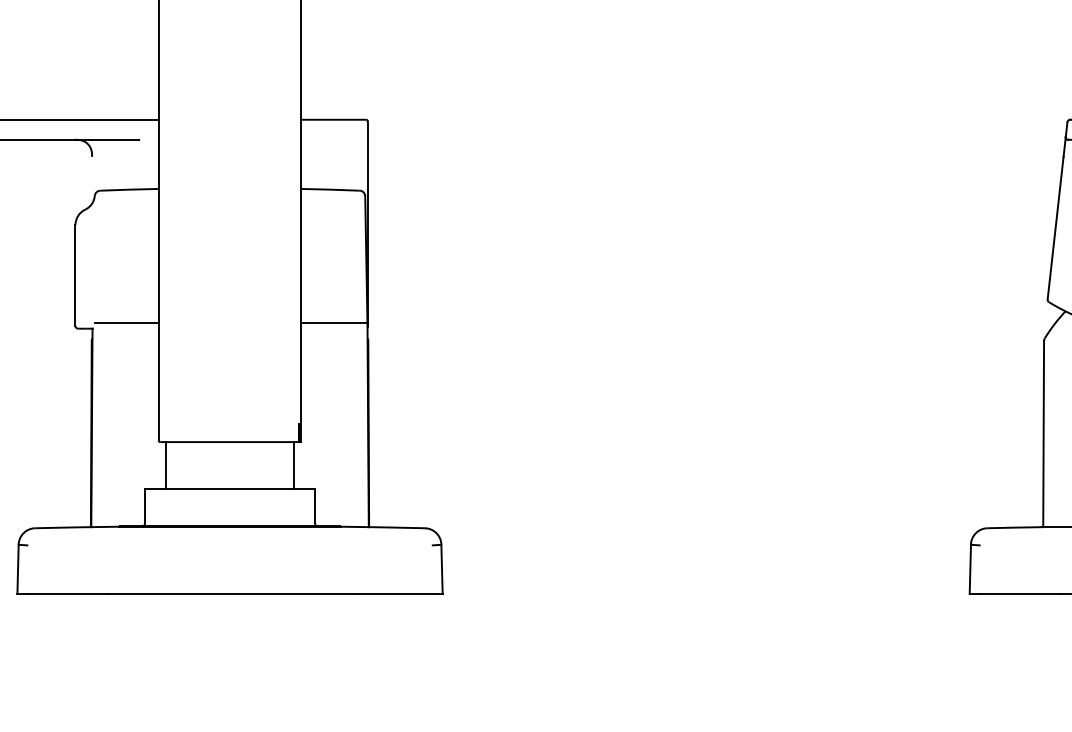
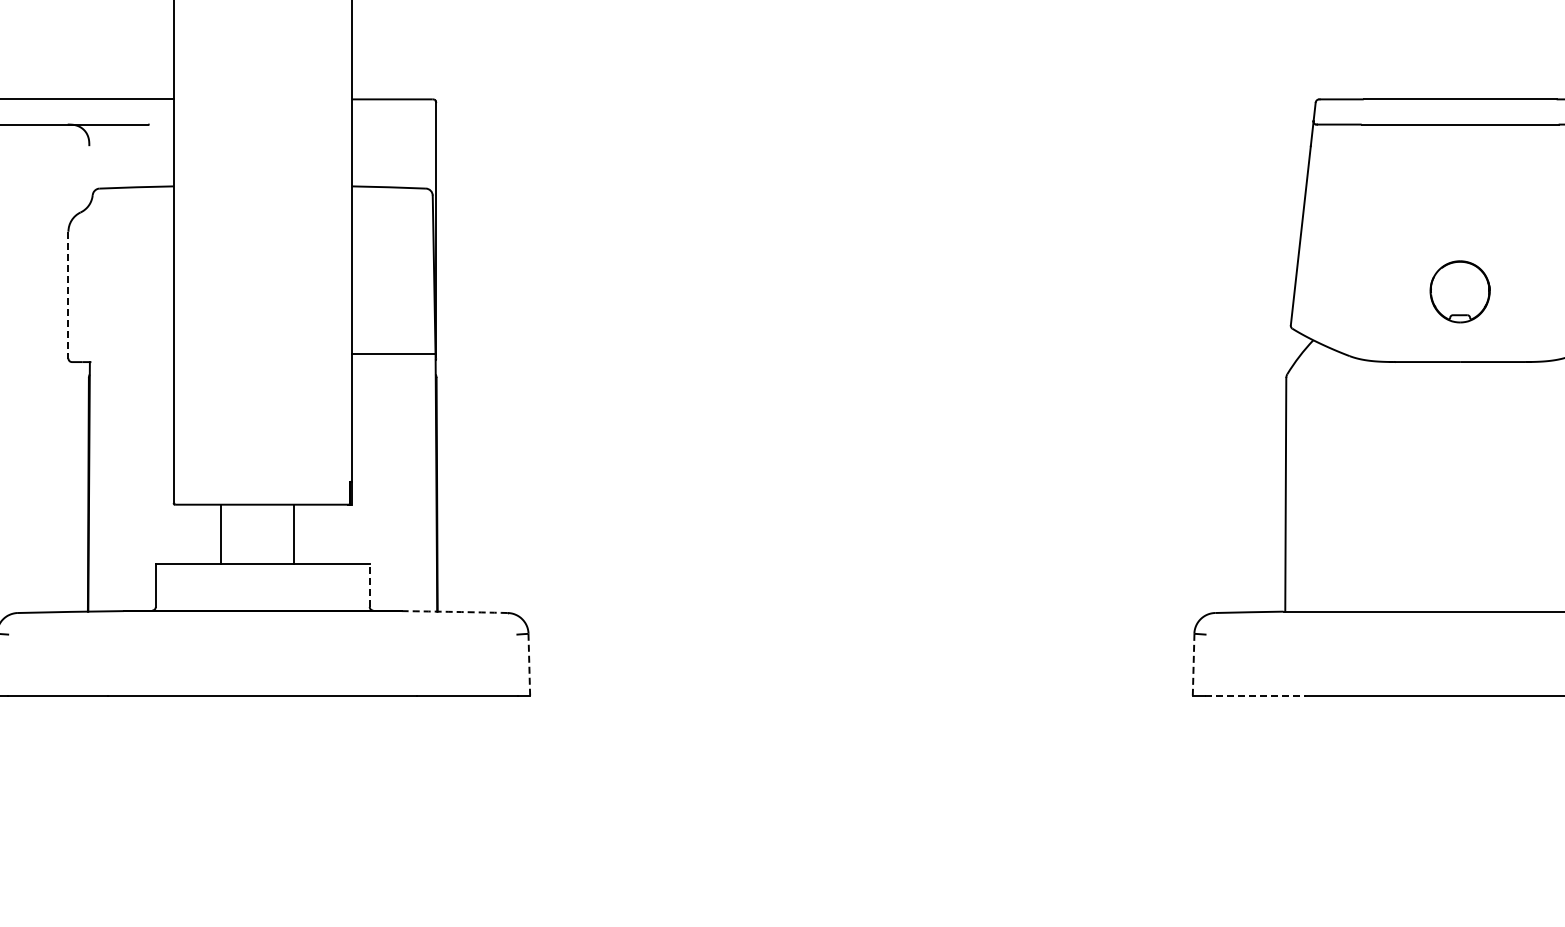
line: (75, 275) -> (68, 295), solid -> dashed
line: (127, 322) -> (133, 354), removed
line: (166, 465) -> (220, 533), moved
line: (293, 465) -> (293, 533), moved
line: (314, 506) -> (369, 585), solid -> dashed
arc: (382, 527) -> (454, 611), solid -> dashed
line: (442, 569) -> (529, 664), solid -> dashed
line: (970, 569) -> (1193, 664), solid -> dashed
line: (1019, 593) -> (1255, 695), solid -> dashed

